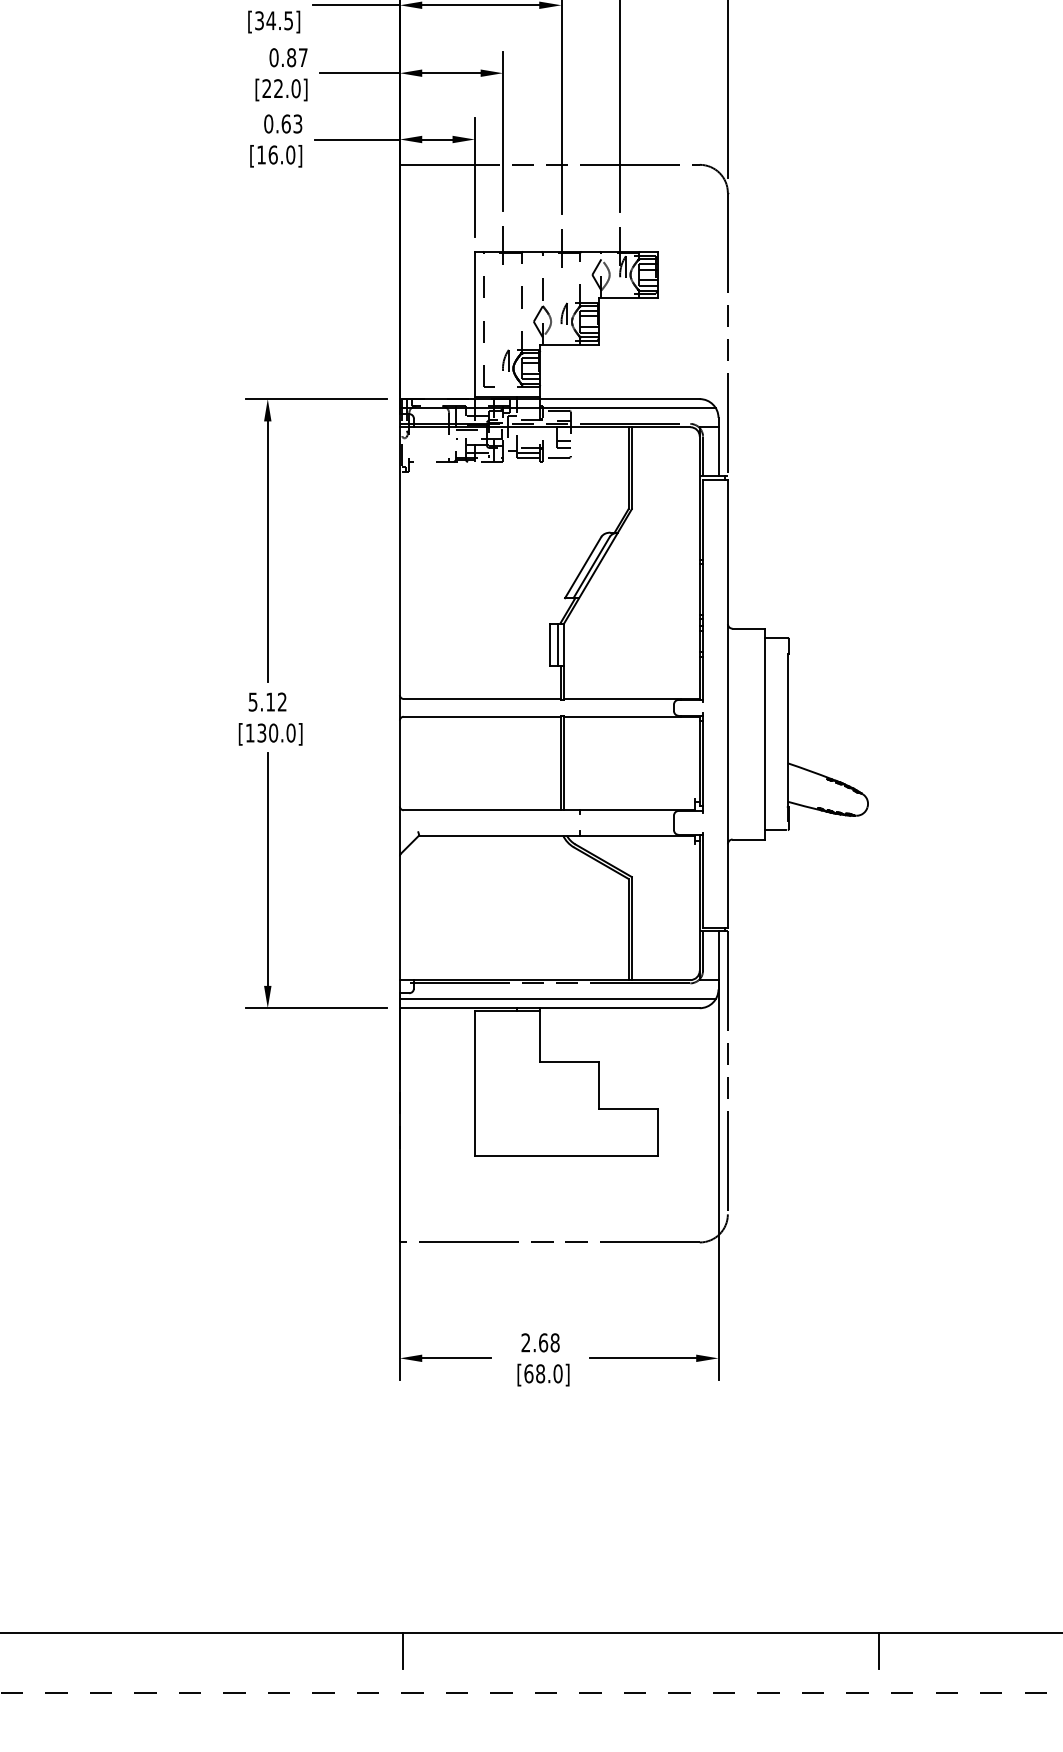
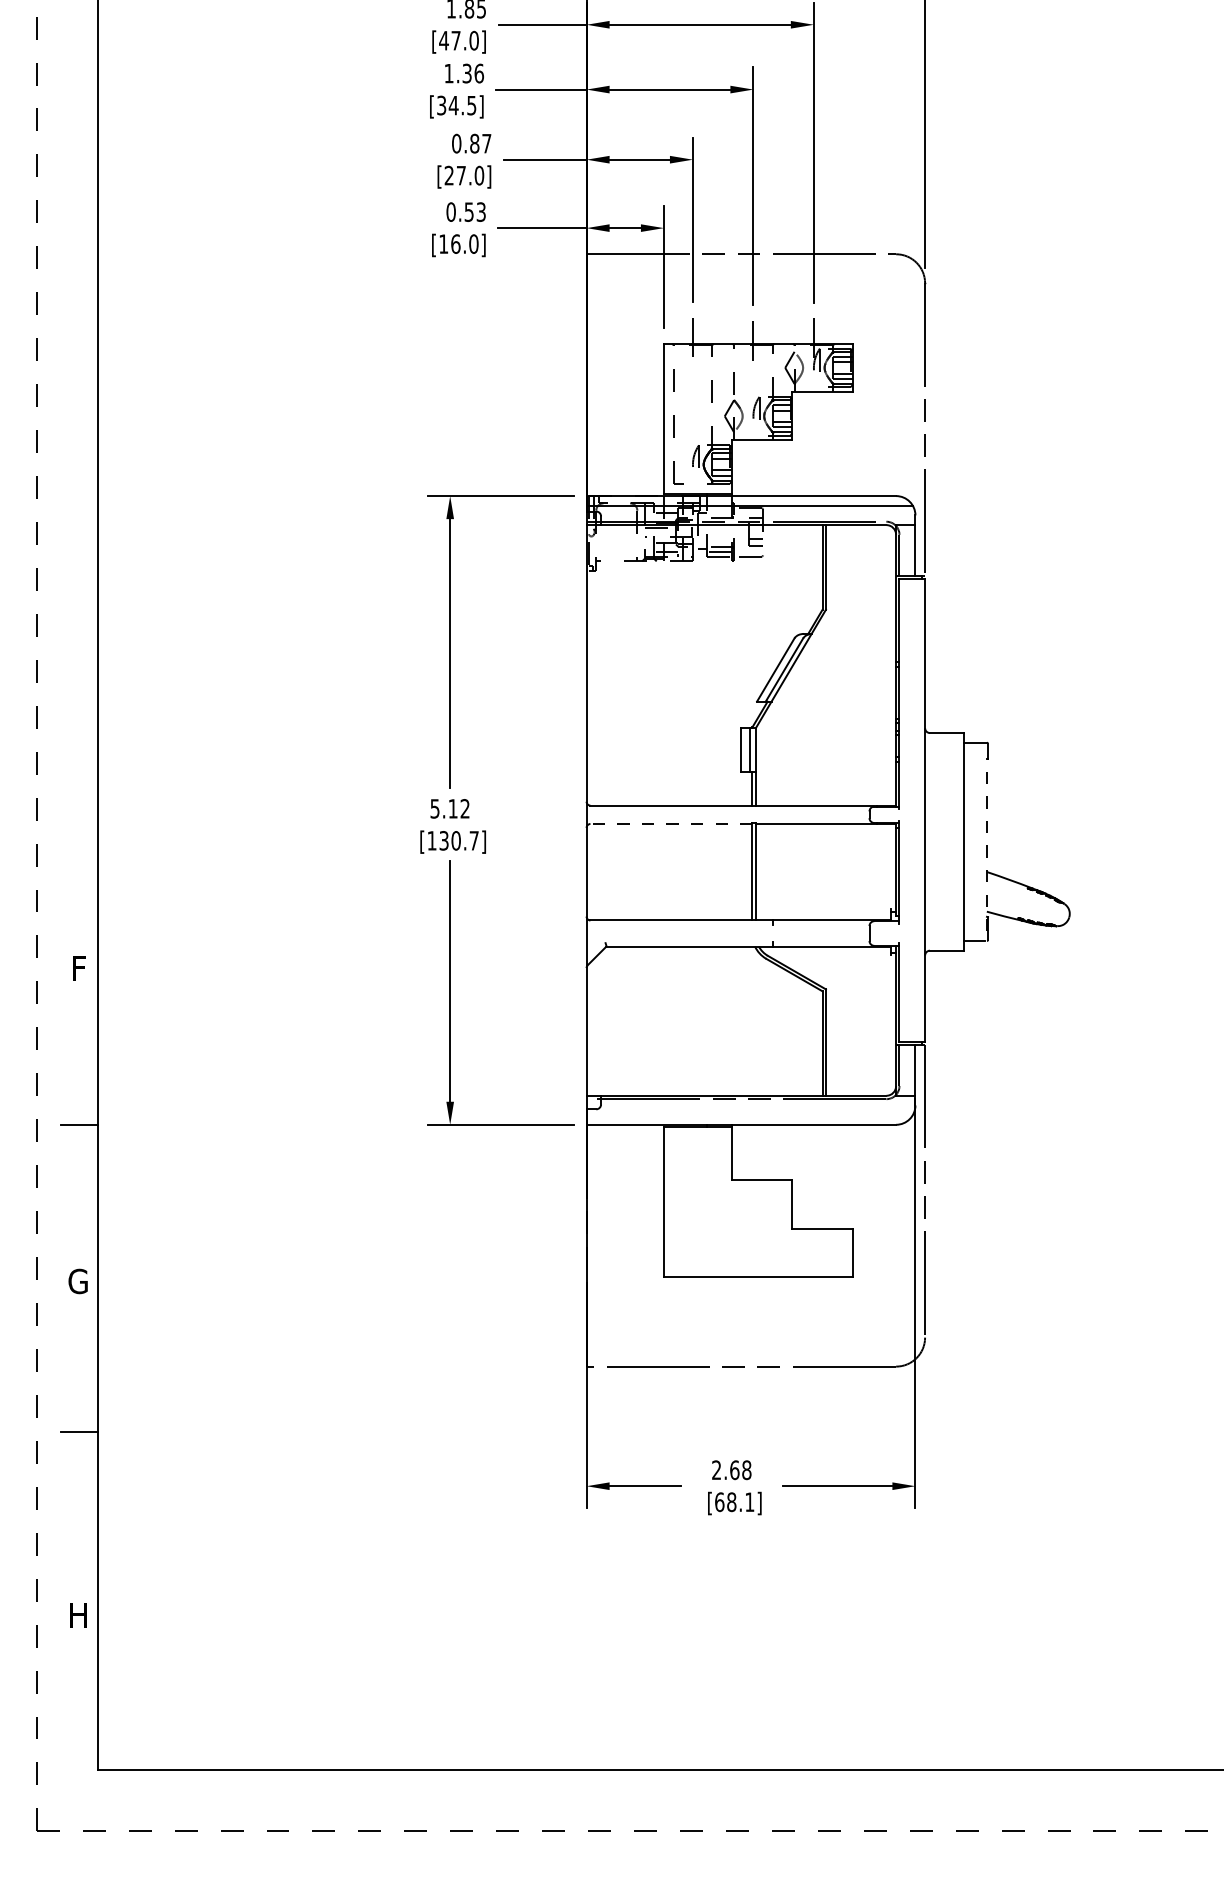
text: (277, 88) -> (460, 175), [22.0] -> [27.0]
text: (286, 123) -> (469, 211), 0.63 -> 0.53
line: (481, 717) -> (670, 824), solid -> dashed
text: (290, 732) -> (473, 840), [130.0] -> [130.7]
line: (787, 736) -> (986, 844), solid -> dashed
line: (557, 999) -> (749, 1115), removed
text: (557, 1374) -> (749, 1502), [68.0] -> [68.1]
line: (402, 1650) -> (589, 1787), removed
line: (878, 1650) -> (1080, 1787), removed

